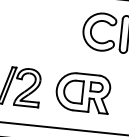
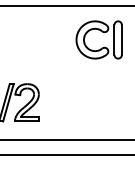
part: (83, 92) -> (82, 101), removed

